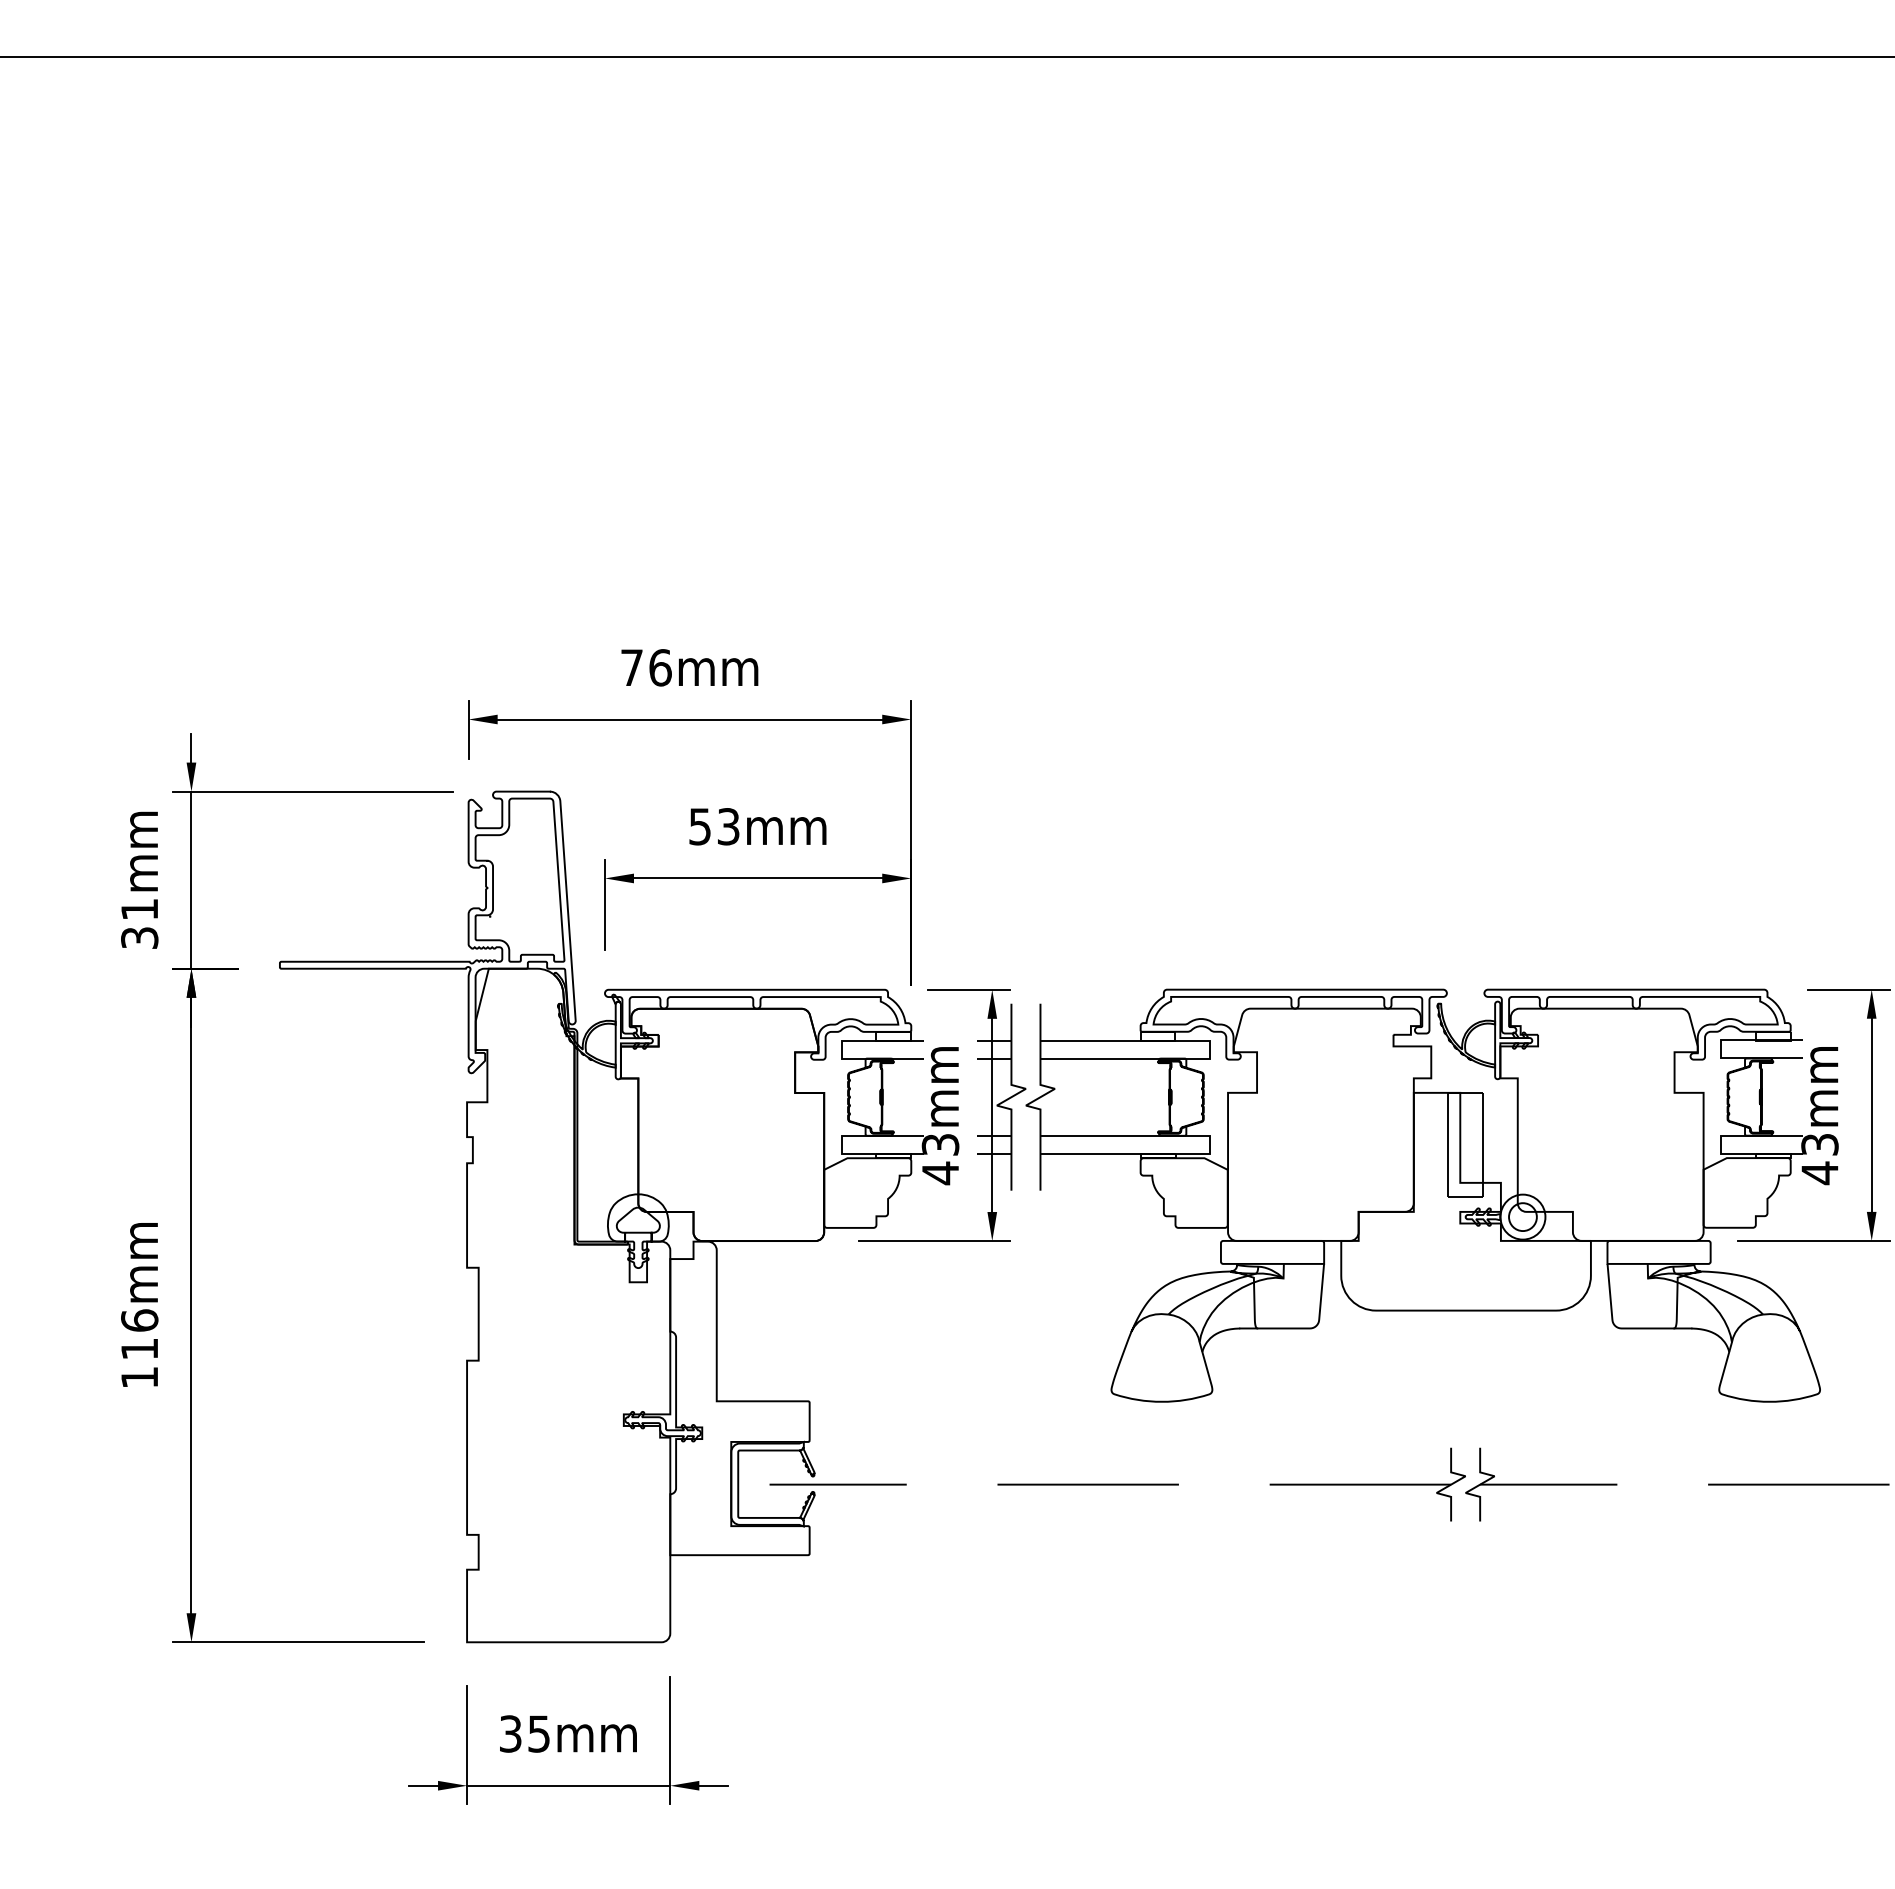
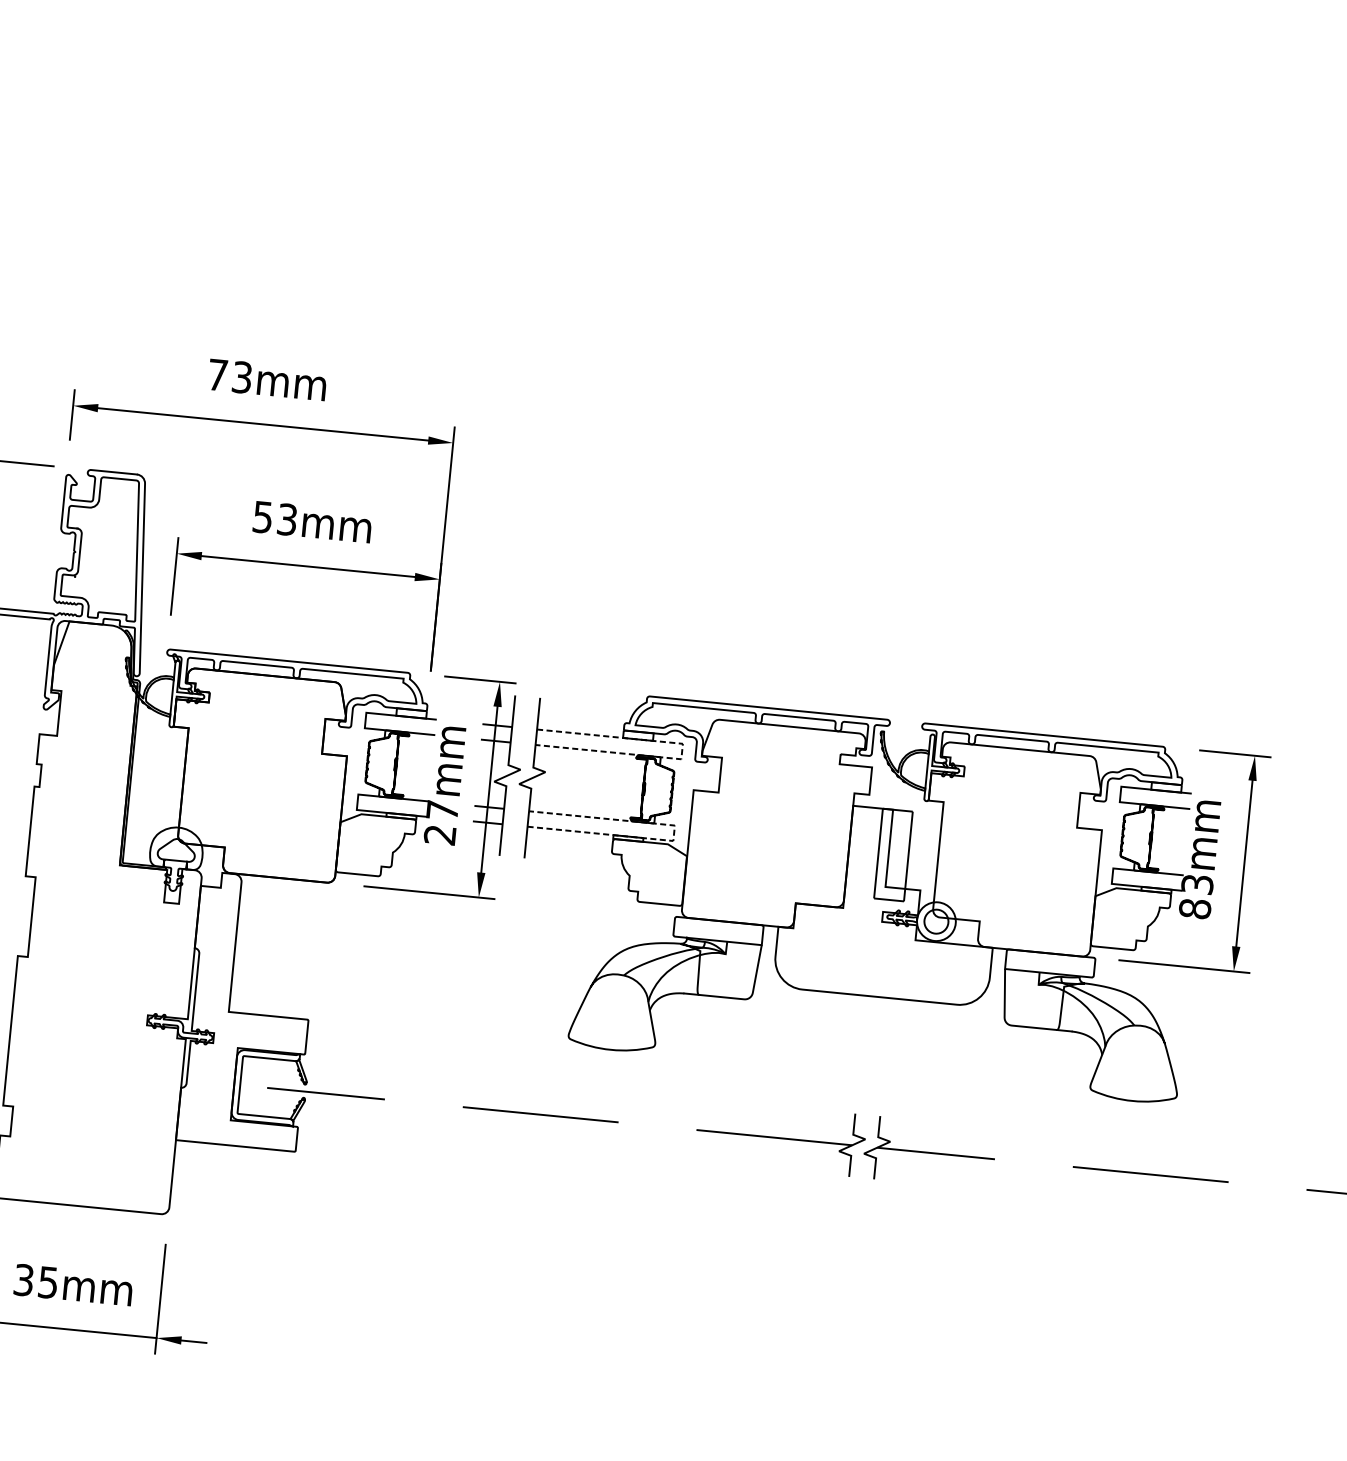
text: (660, 667) -> (242, 377), 76mm -> 73mm
line: (1210, 1050) -> (682, 752), solid -> dashed
line: (1210, 1144) -> (674, 833), solid -> dashed
text: (940, 1159) -> (441, 823), 43mm -> 27mm
text: (1819, 1173) -> (1194, 909), 43mm -> 83mm

